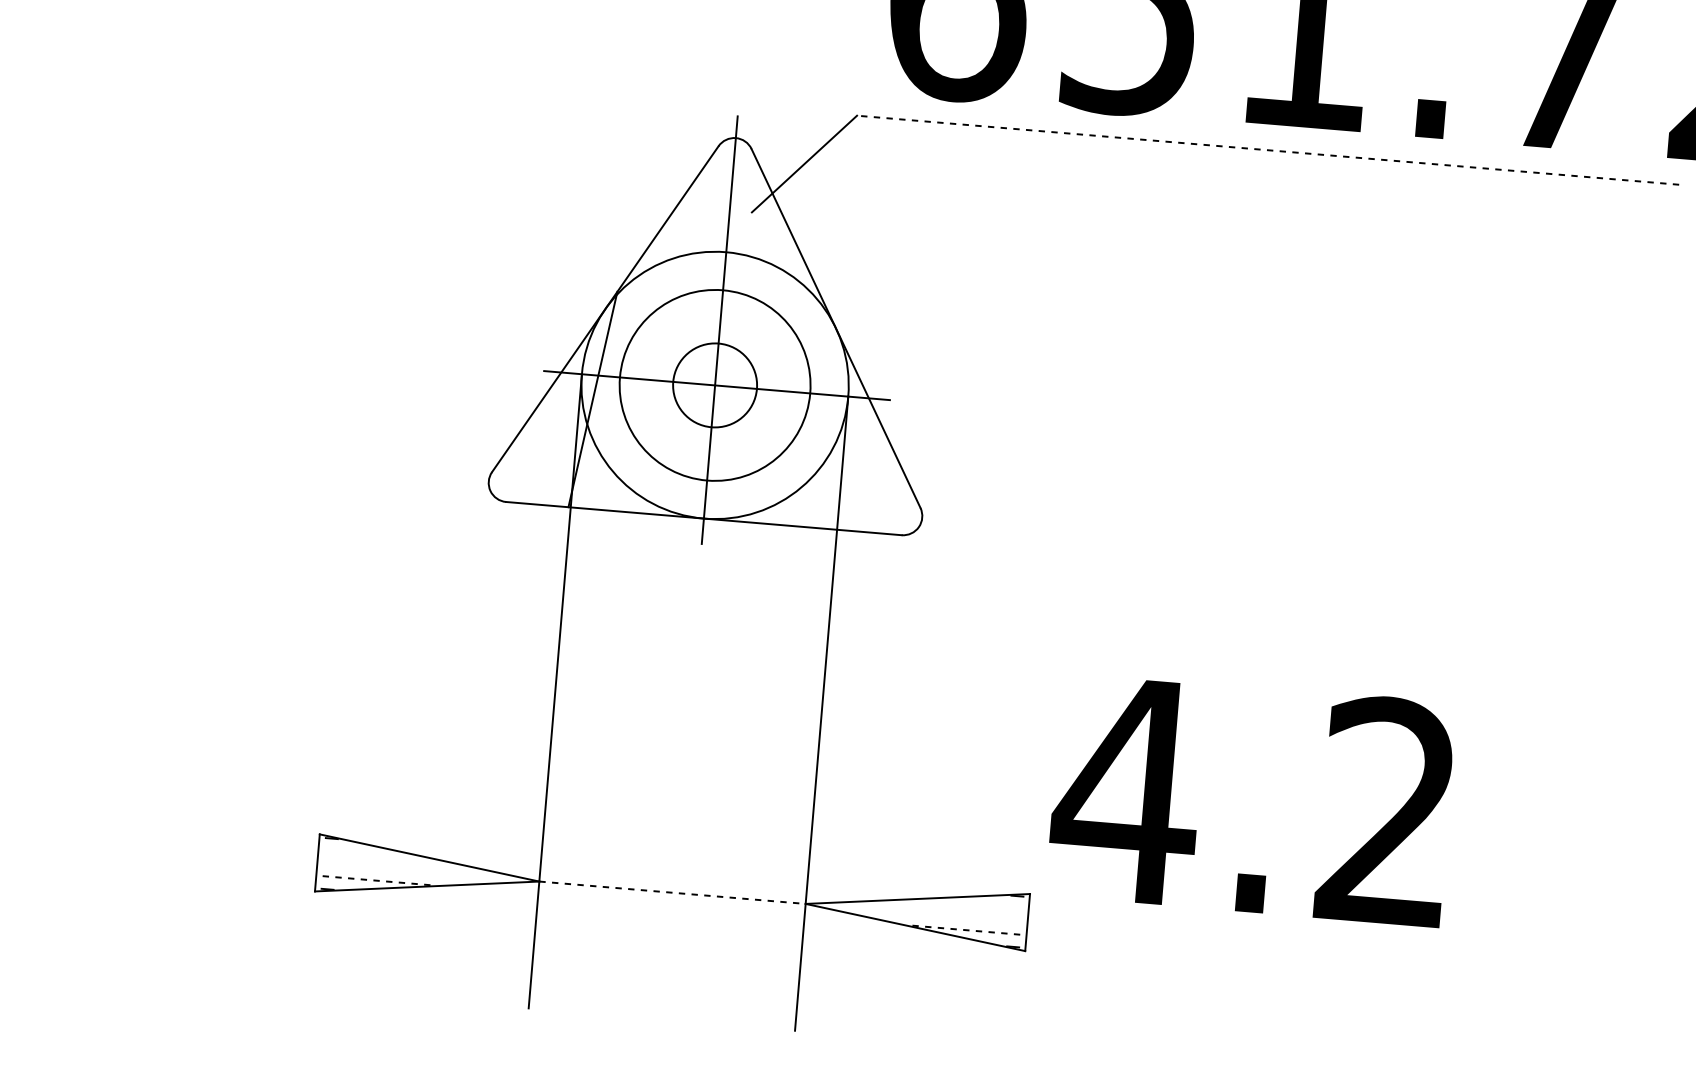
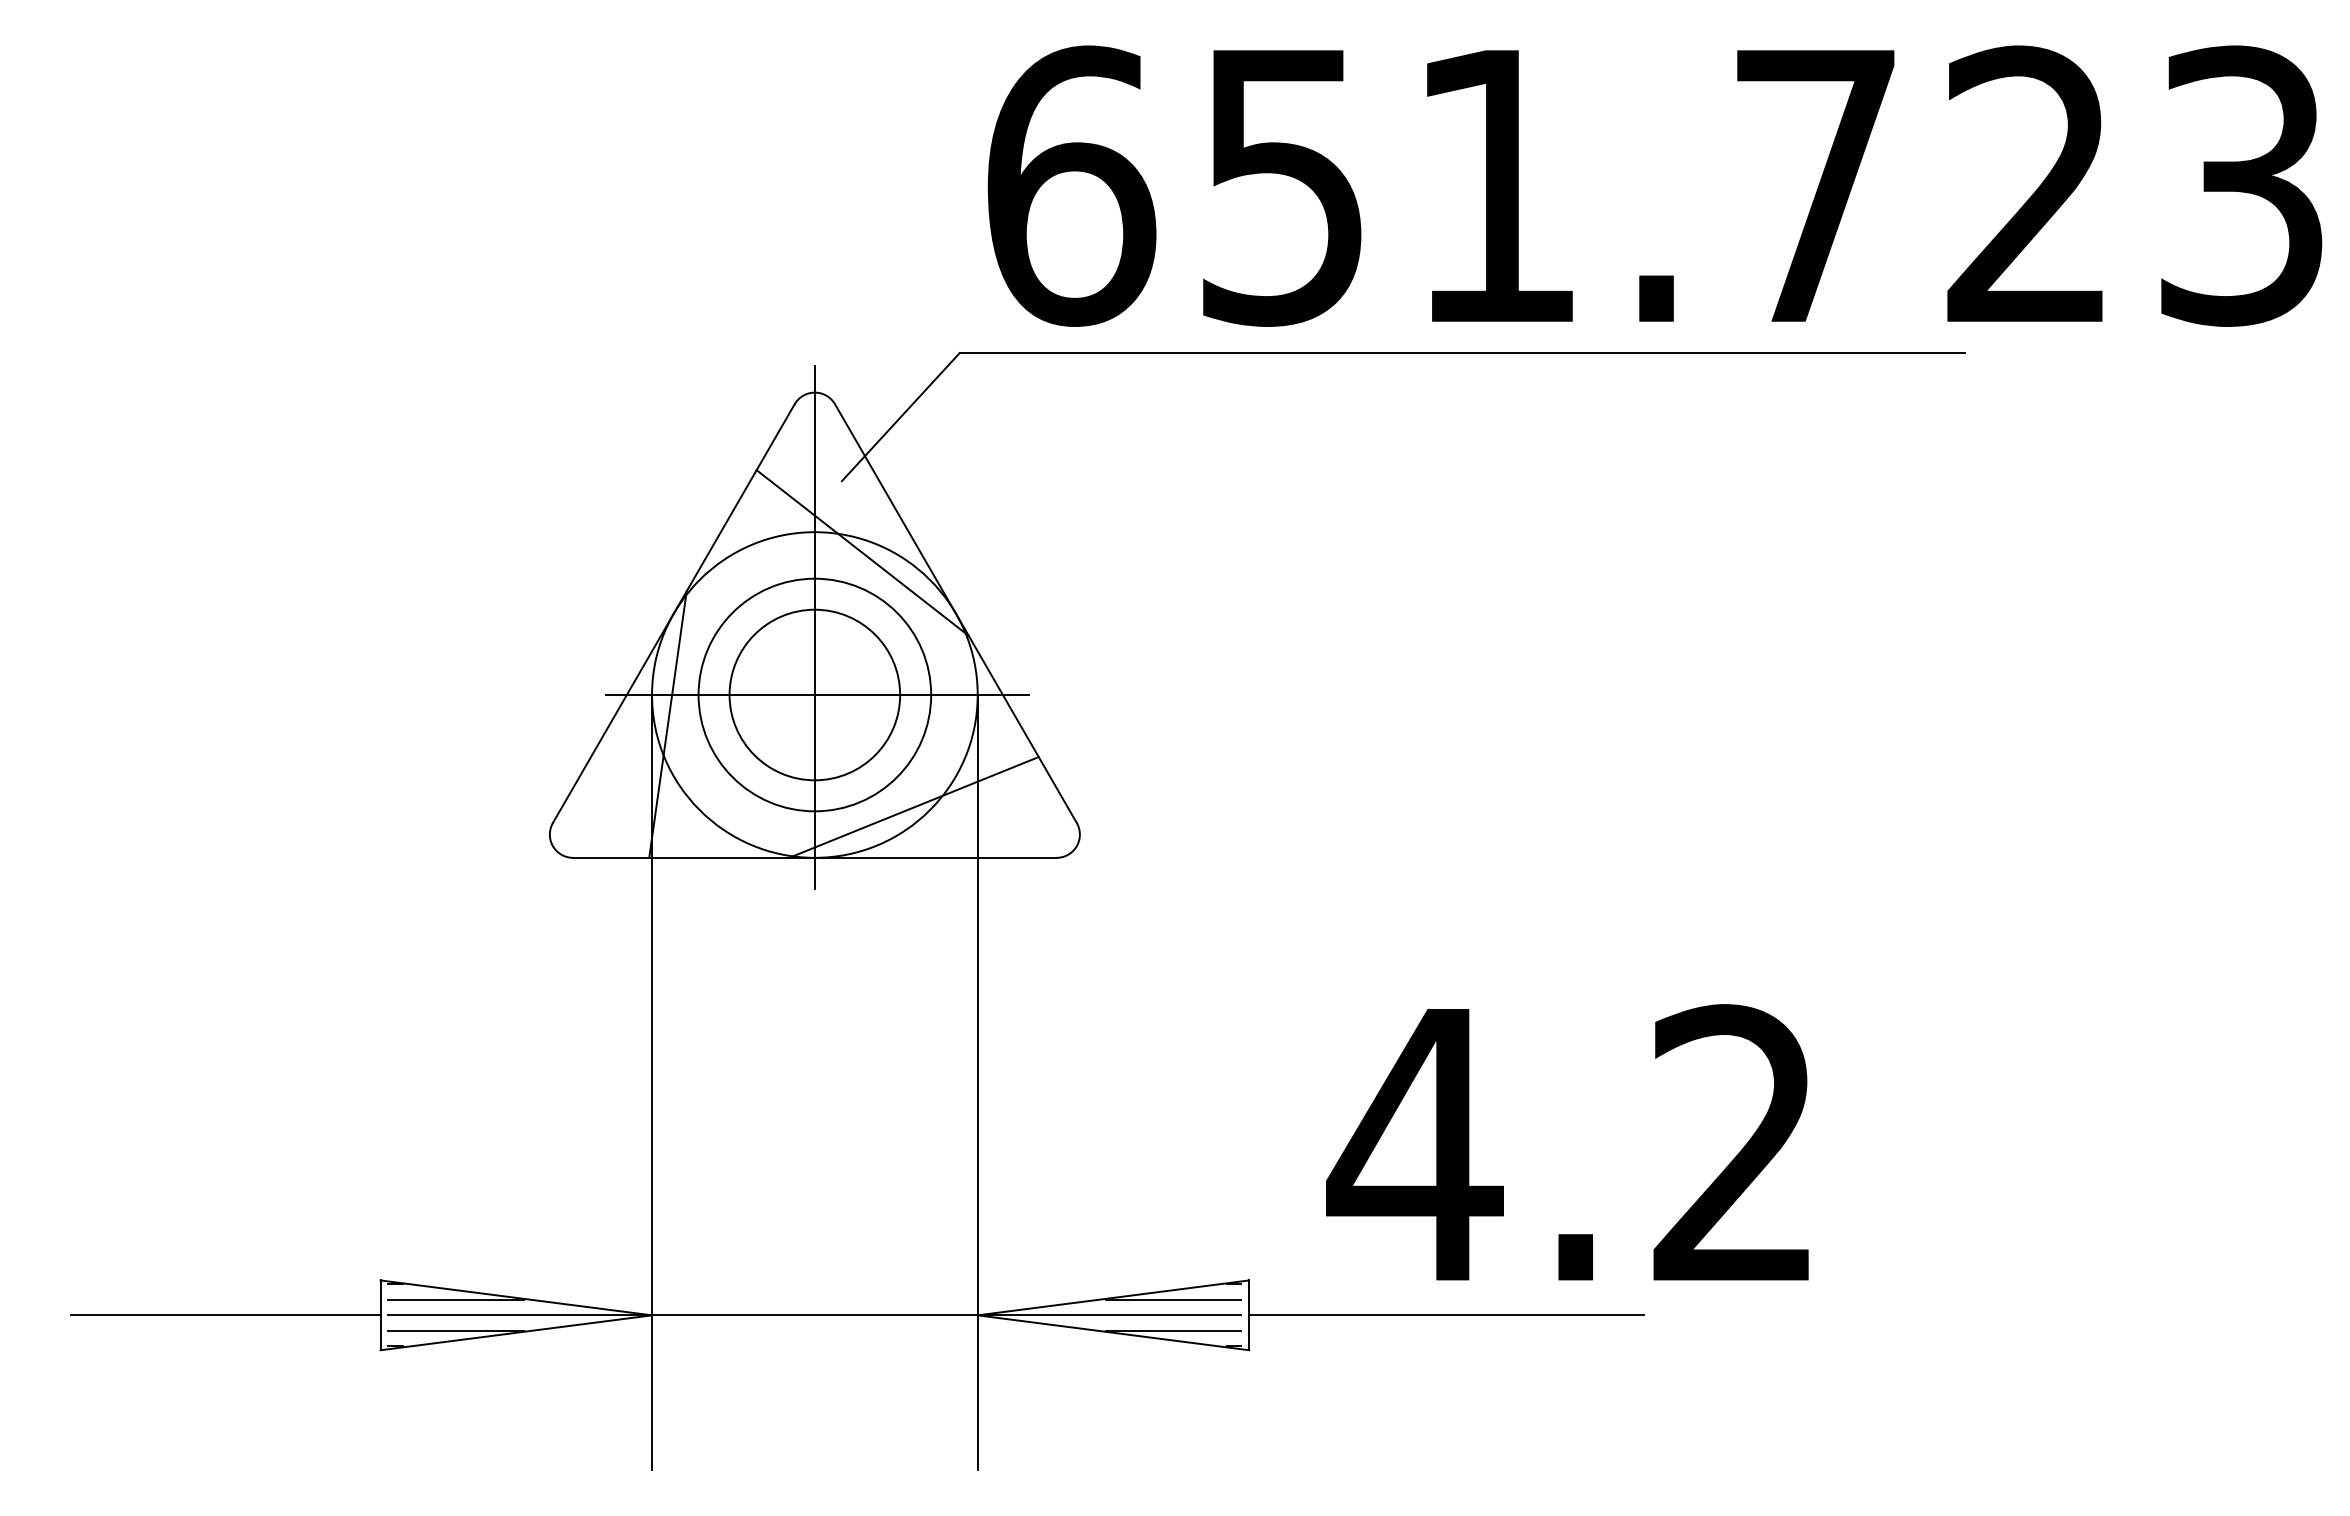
line: (1268, 150) -> (1462, 353), dashed -> solid
line: (763, 272) -> (862, 552), added
circle: (714, 384) -> (814, 694), size x1.67
line: (788, 484) -> (913, 807), added
text: (1251, 799) -> (1567, 1142), moved
line: (190, 852) -> (225, 1315), added
line: (379, 855) -> (455, 1299), added
line: (428, 872) -> (516, 1315), added
line: (378, 880) -> (456, 1330), dashed -> solid
line: (672, 892) -> (814, 1315), dashed -> solid
line: (966, 904) -> (1173, 1299), added
line: (916, 913) -> (1113, 1315), added
line: (964, 929) -> (1173, 1330), dashed -> solid
line: (1189, 936) -> (1446, 1315), added

